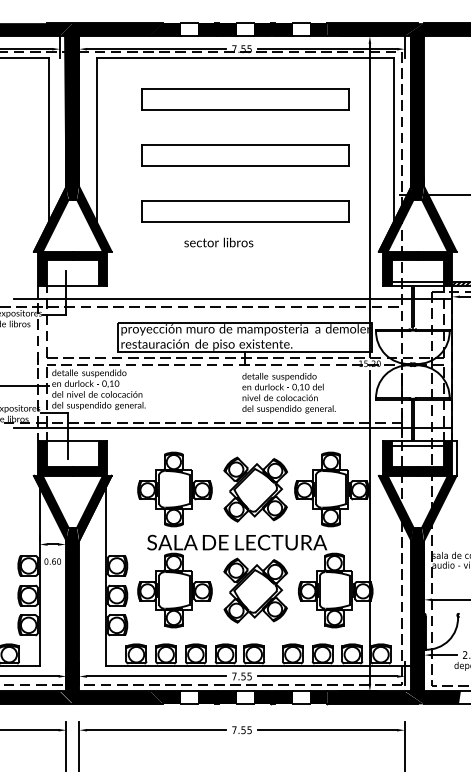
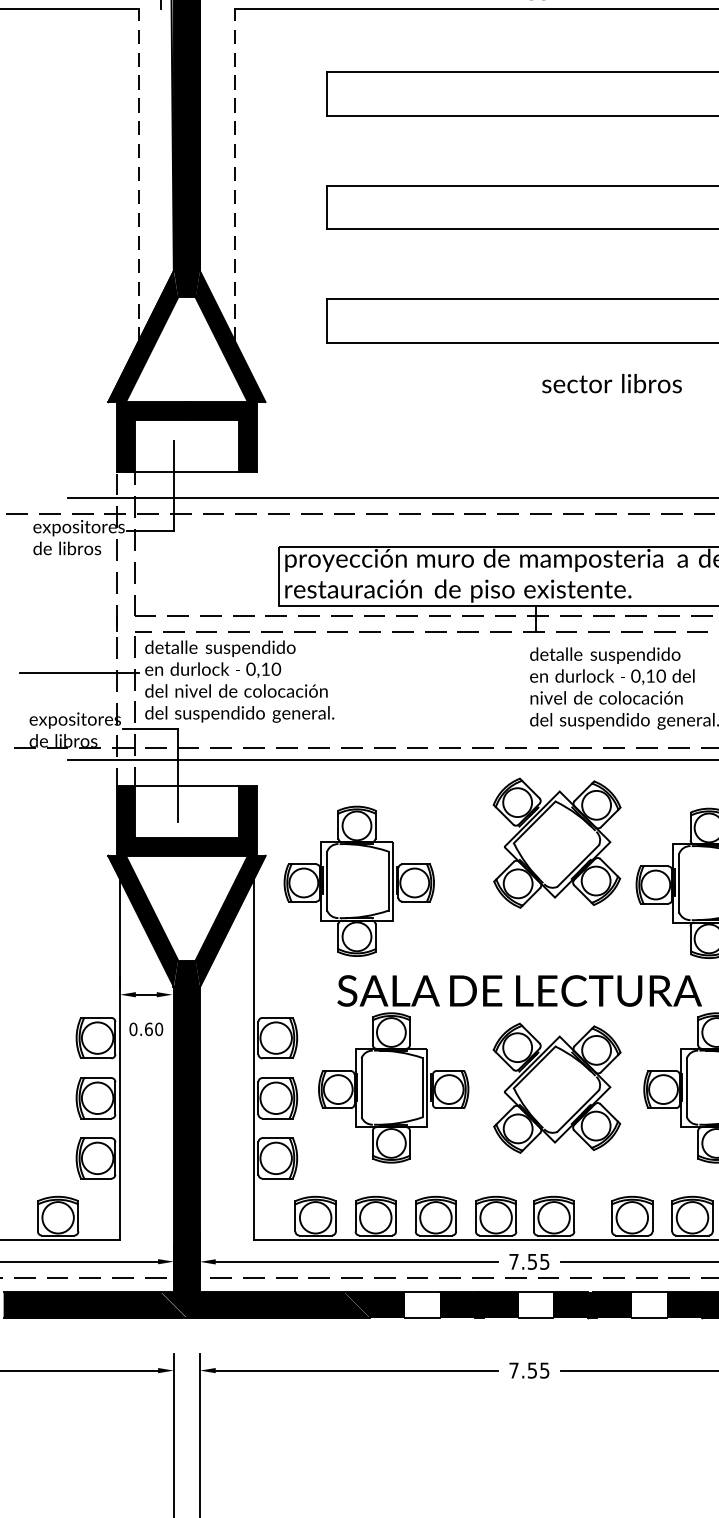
line: (48, 139) -> (137, 175), solid -> dashed
line: (96, 139) -> (234, 175), solid -> dashed
text: (218, 242) -> (611, 383), moved
part: (174, 489) -> (358, 881), moved
part: (255, 489) -> (556, 842), moved

